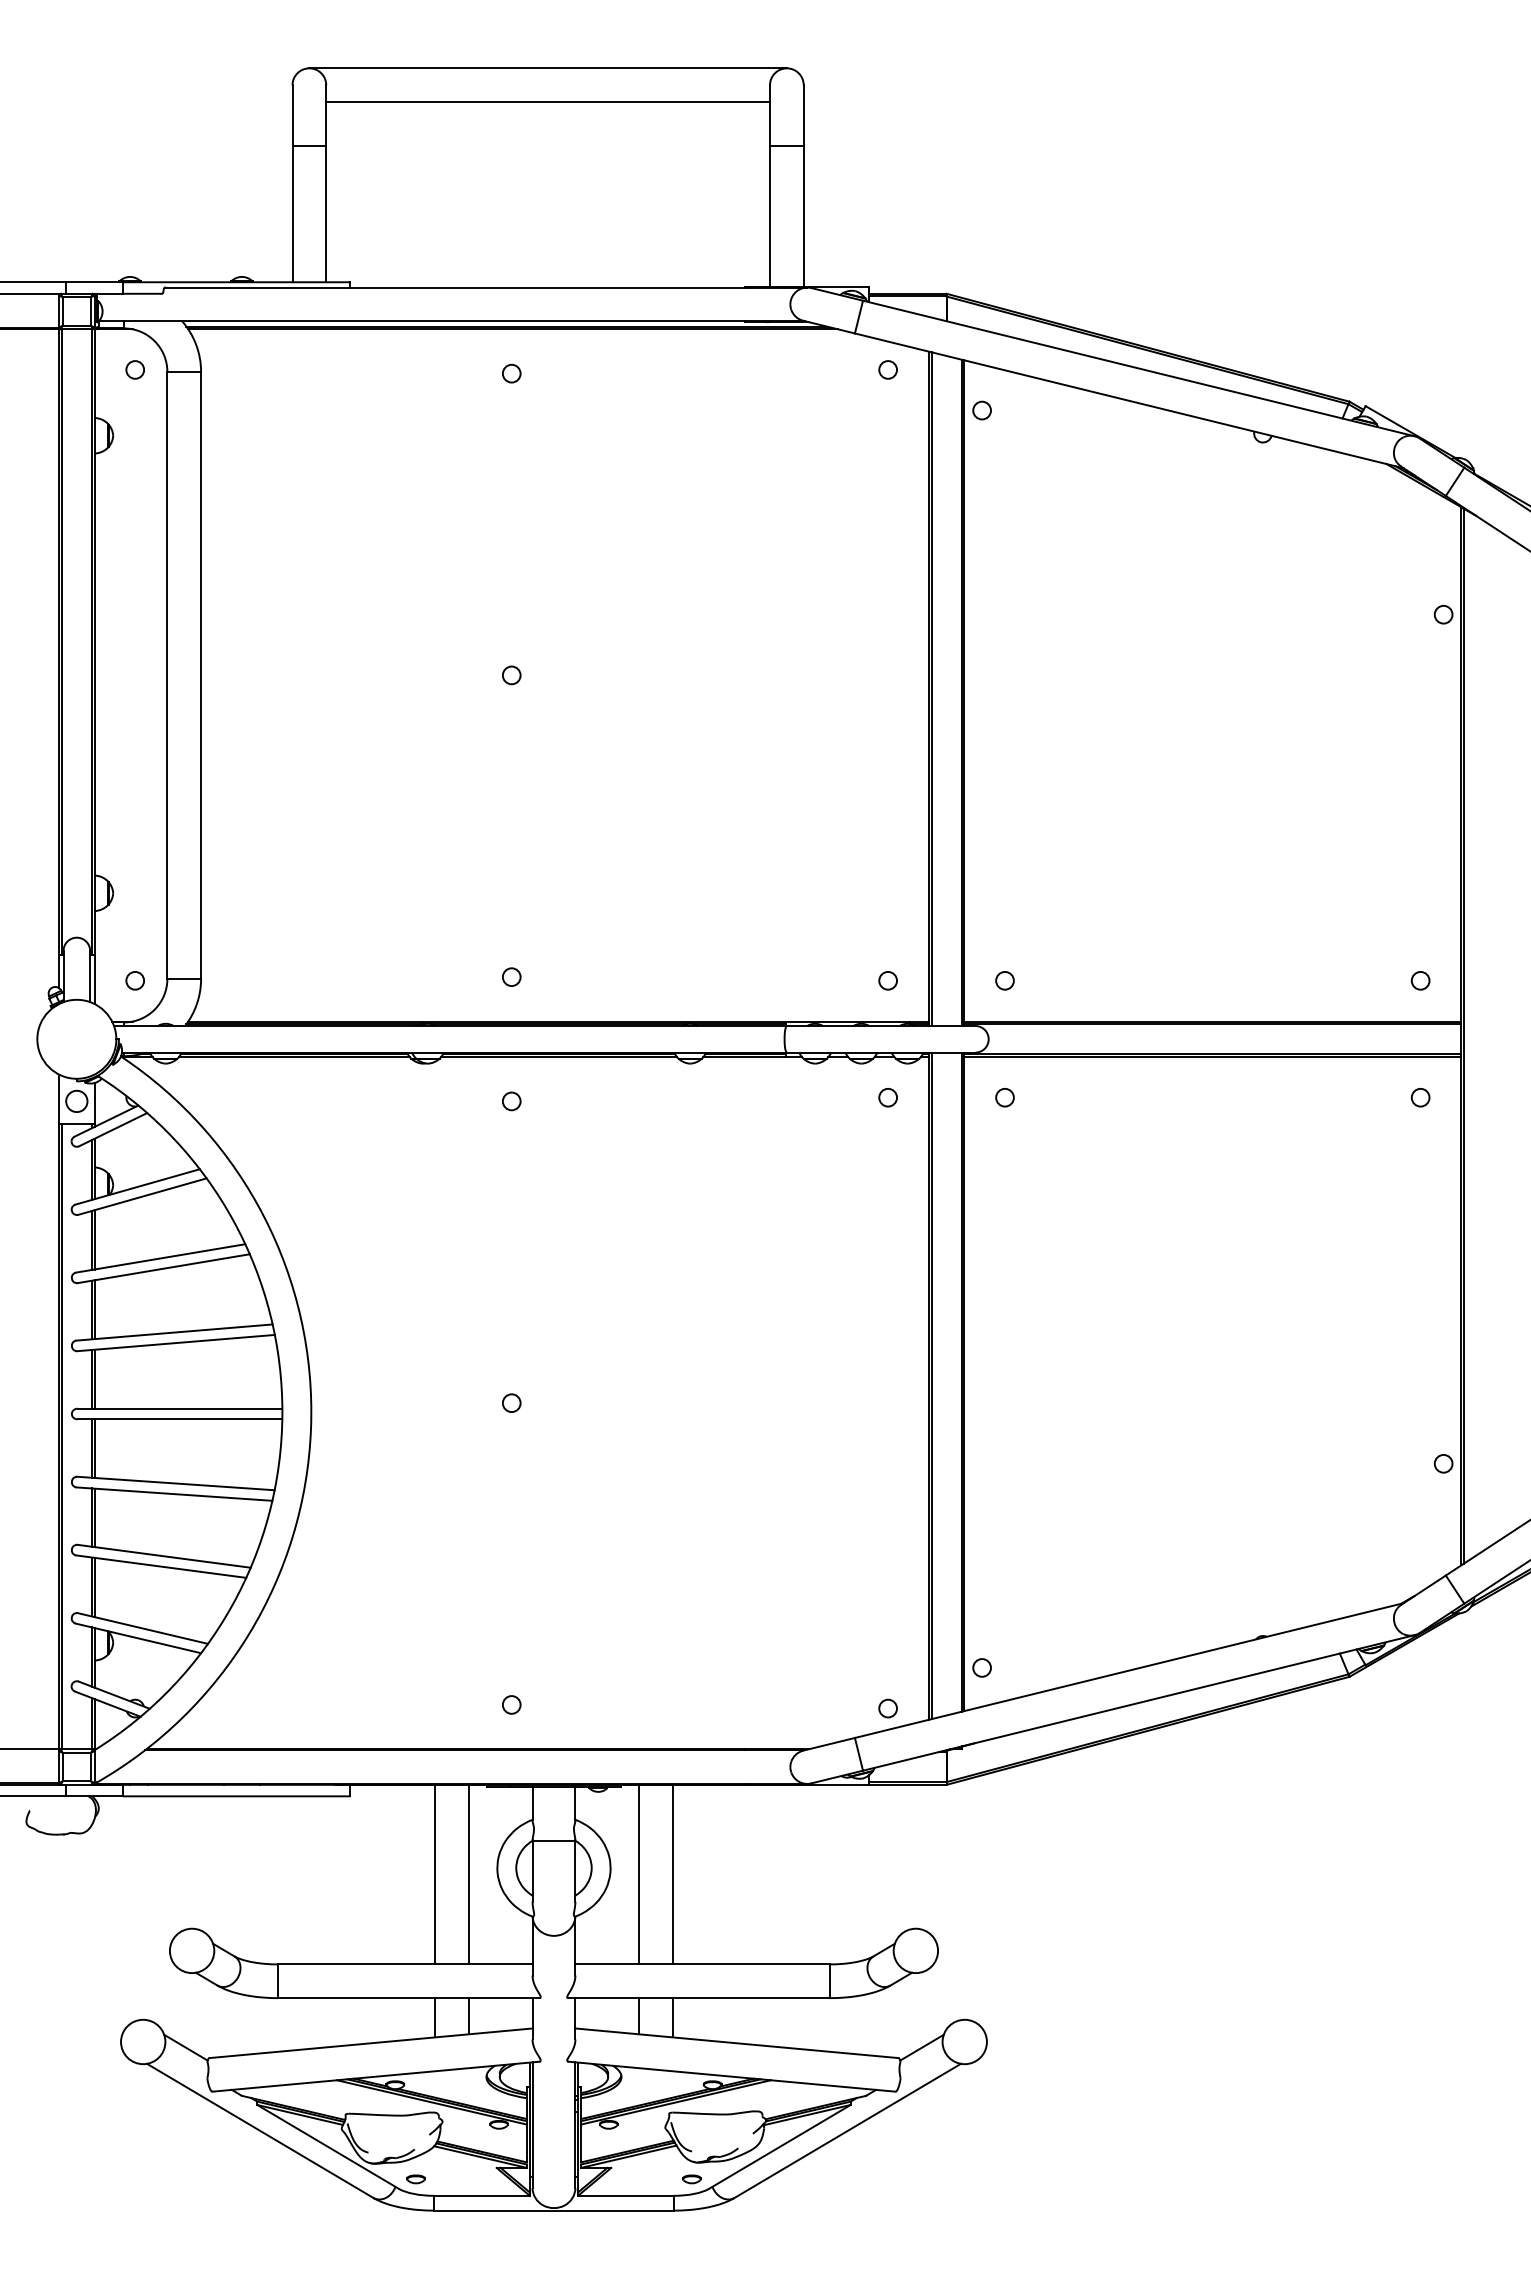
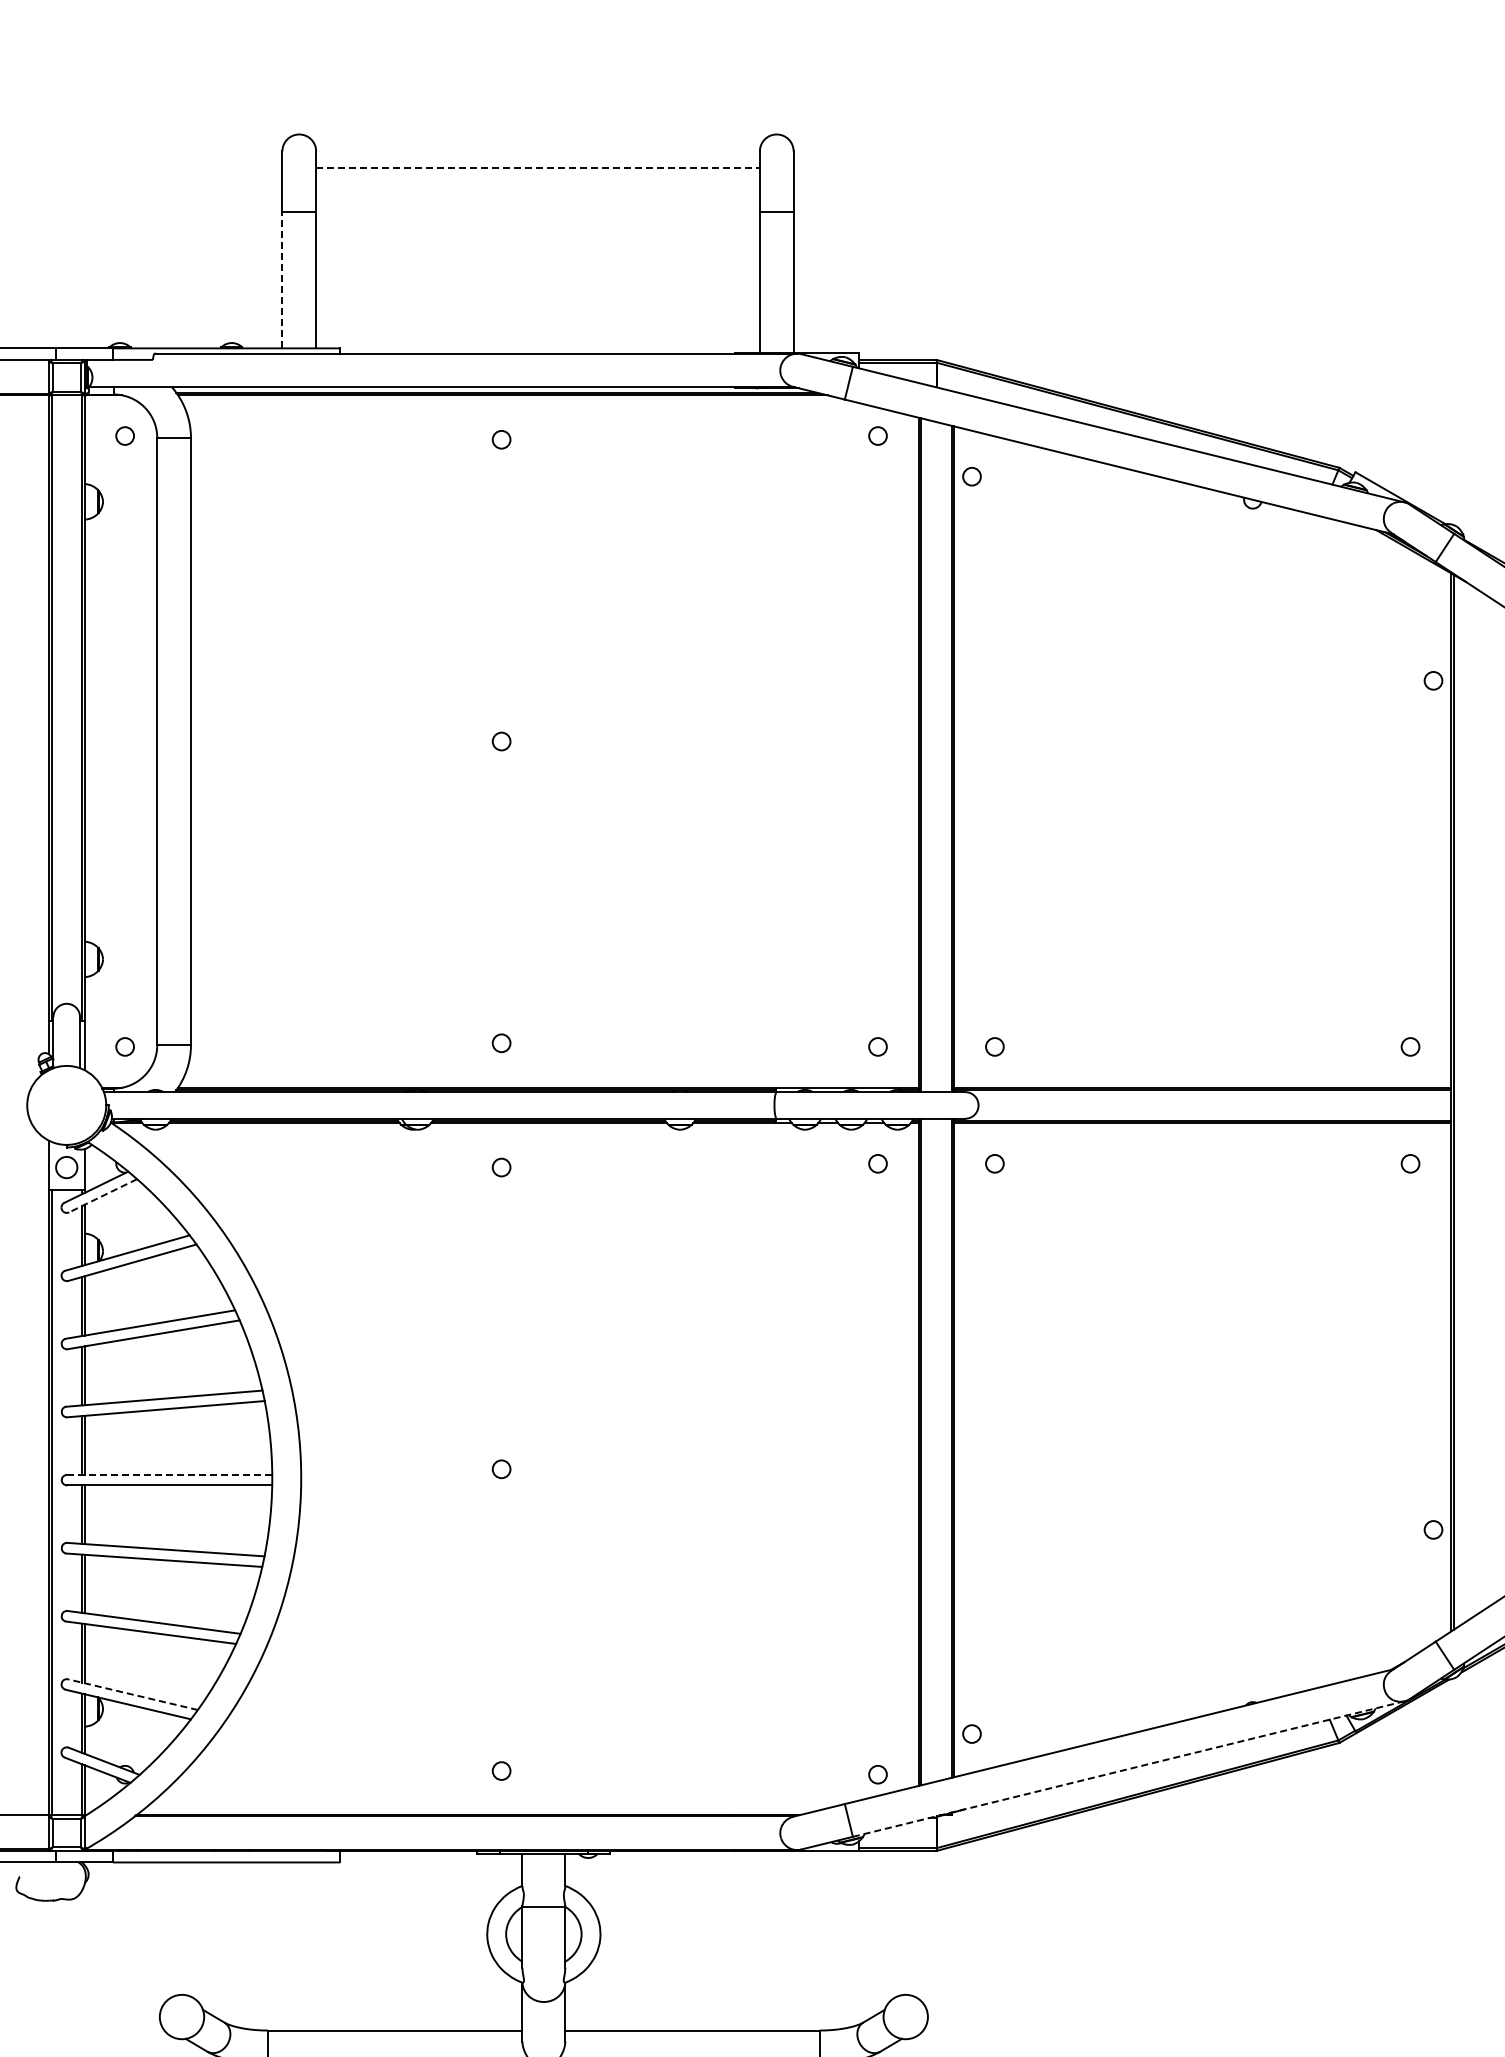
line: (547, 68) -> (537, 134), removed
line: (548, 102) -> (538, 168), solid -> dashed
line: (292, 213) -> (282, 279), solid -> dashed
line: (113, 1129) -> (103, 1195), solid -> dashed
line: (179, 1408) -> (169, 1474), solid -> dashed
line: (143, 1628) -> (133, 1694), solid -> dashed
line: (1138, 1702) -> (1128, 1768), solid -> dashed
line: (435, 1874) -> (425, 1940), removed
line: (468, 1874) -> (458, 1940), removed
line: (639, 1874) -> (629, 1940), removed
line: (672, 1874) -> (662, 1940), removed

